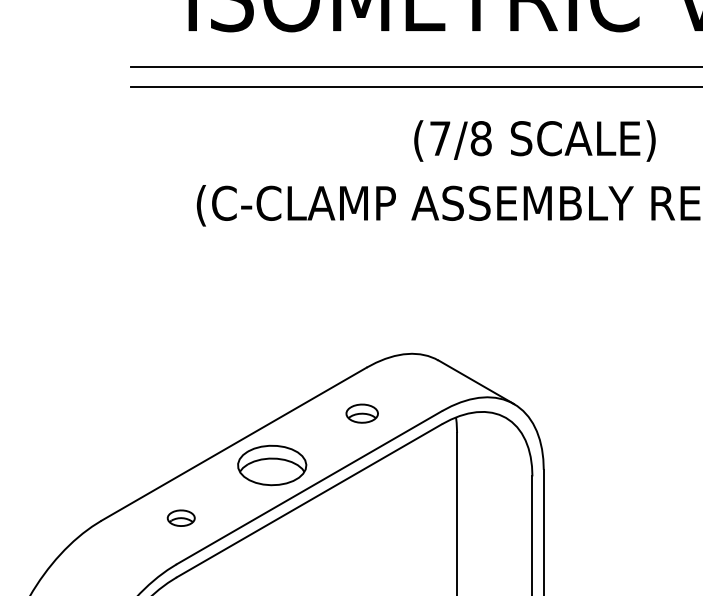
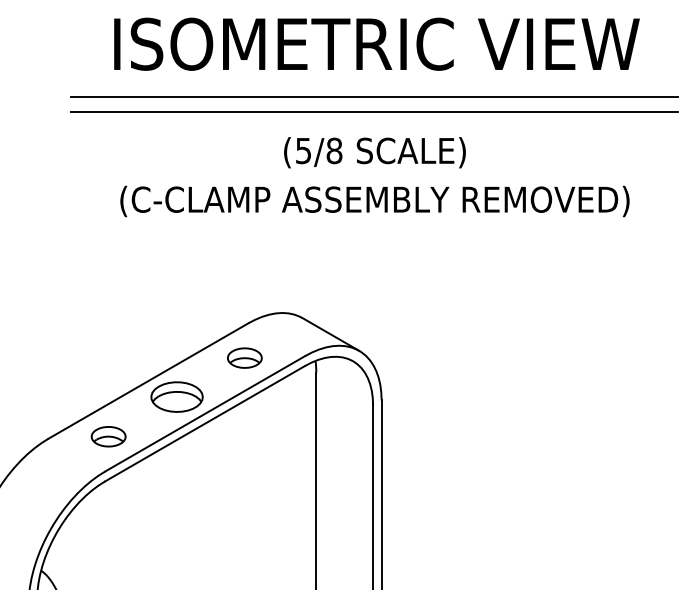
text: (440, 139) -> (303, 151), (7/8 -> (5/8
part: (361, 412) -> (244, 357), size x1.43
part: (181, 517) -> (108, 436), size x1.67

